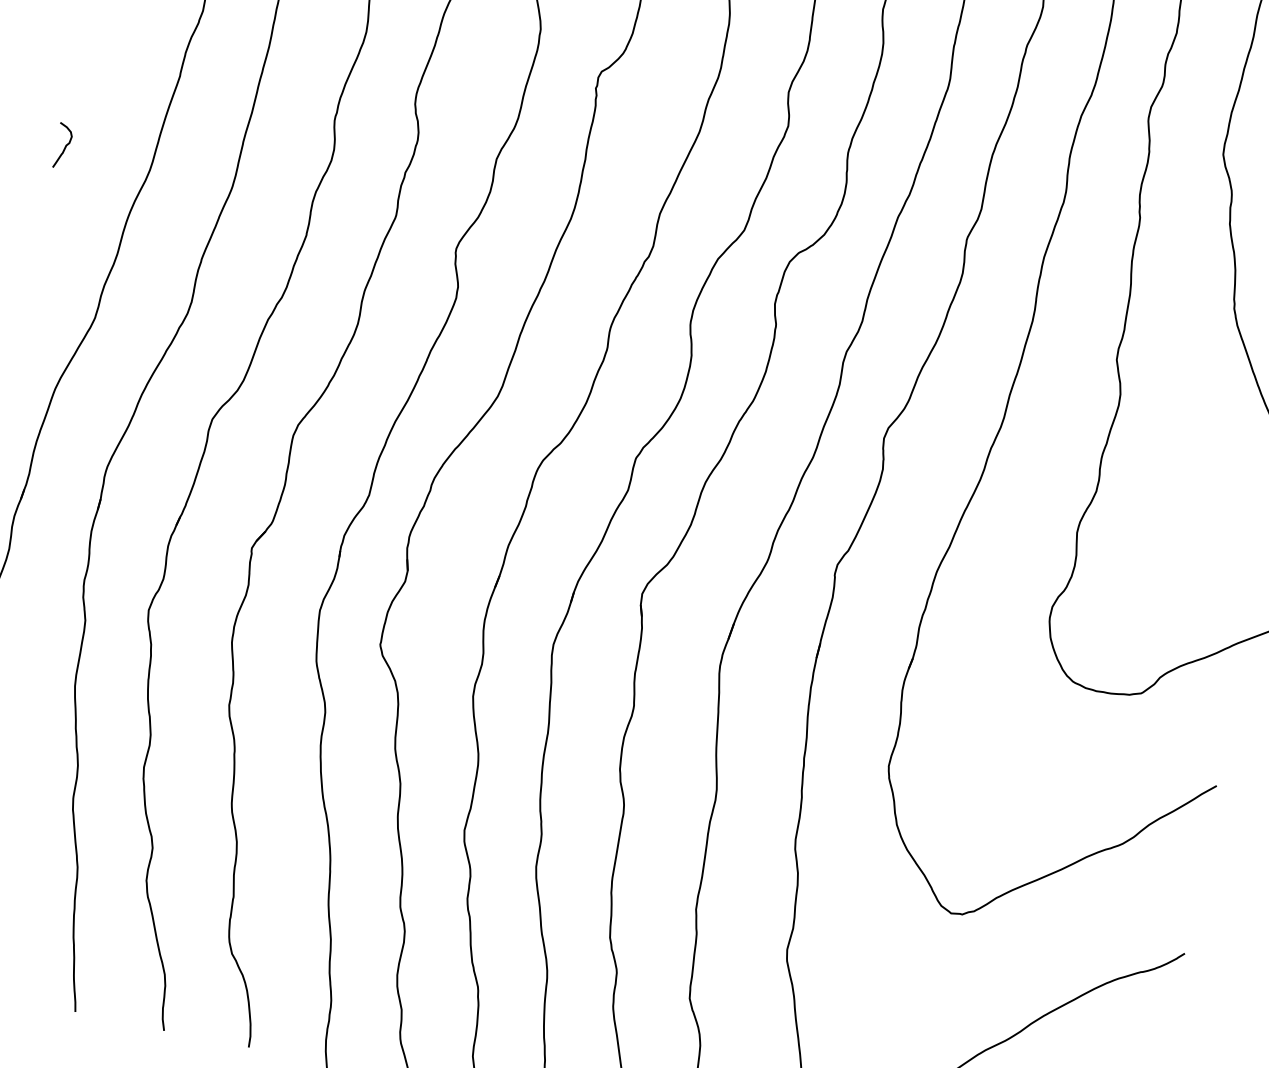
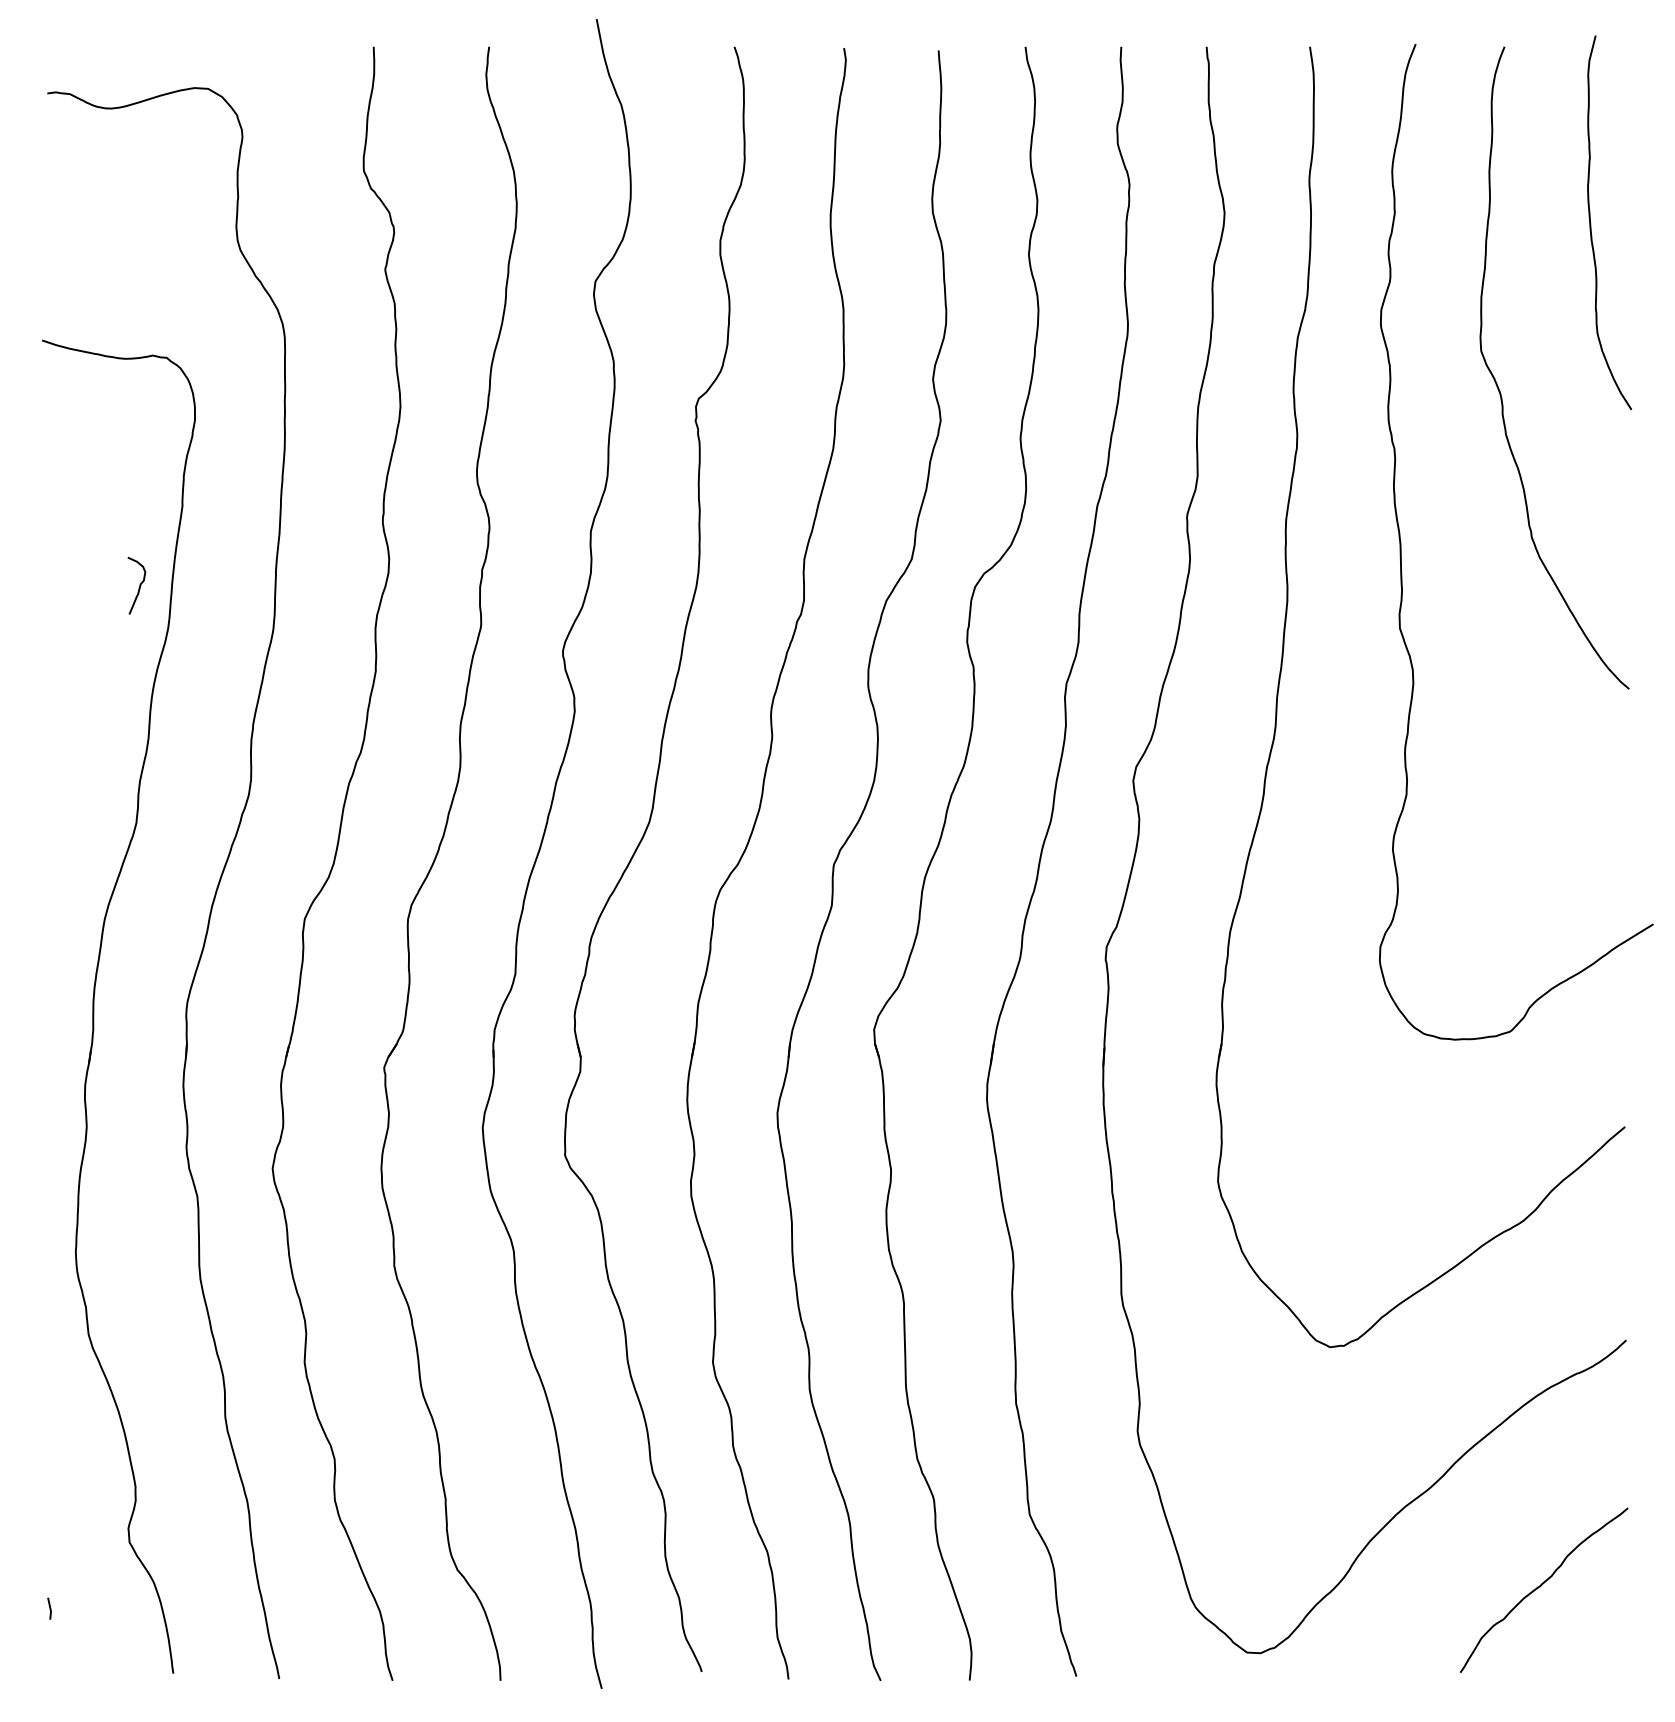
curve: (65, 146) -> (139, 585), moved

